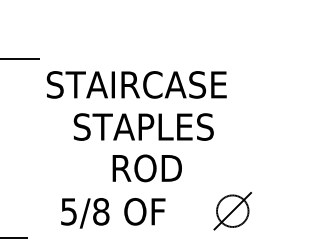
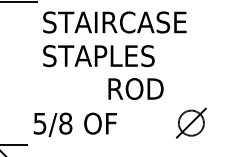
text: (143, 126) -> (98, 55), moved
text: (146, 168) -> (135, 89), moved
text: (113, 213) -> (75, 125), moved

